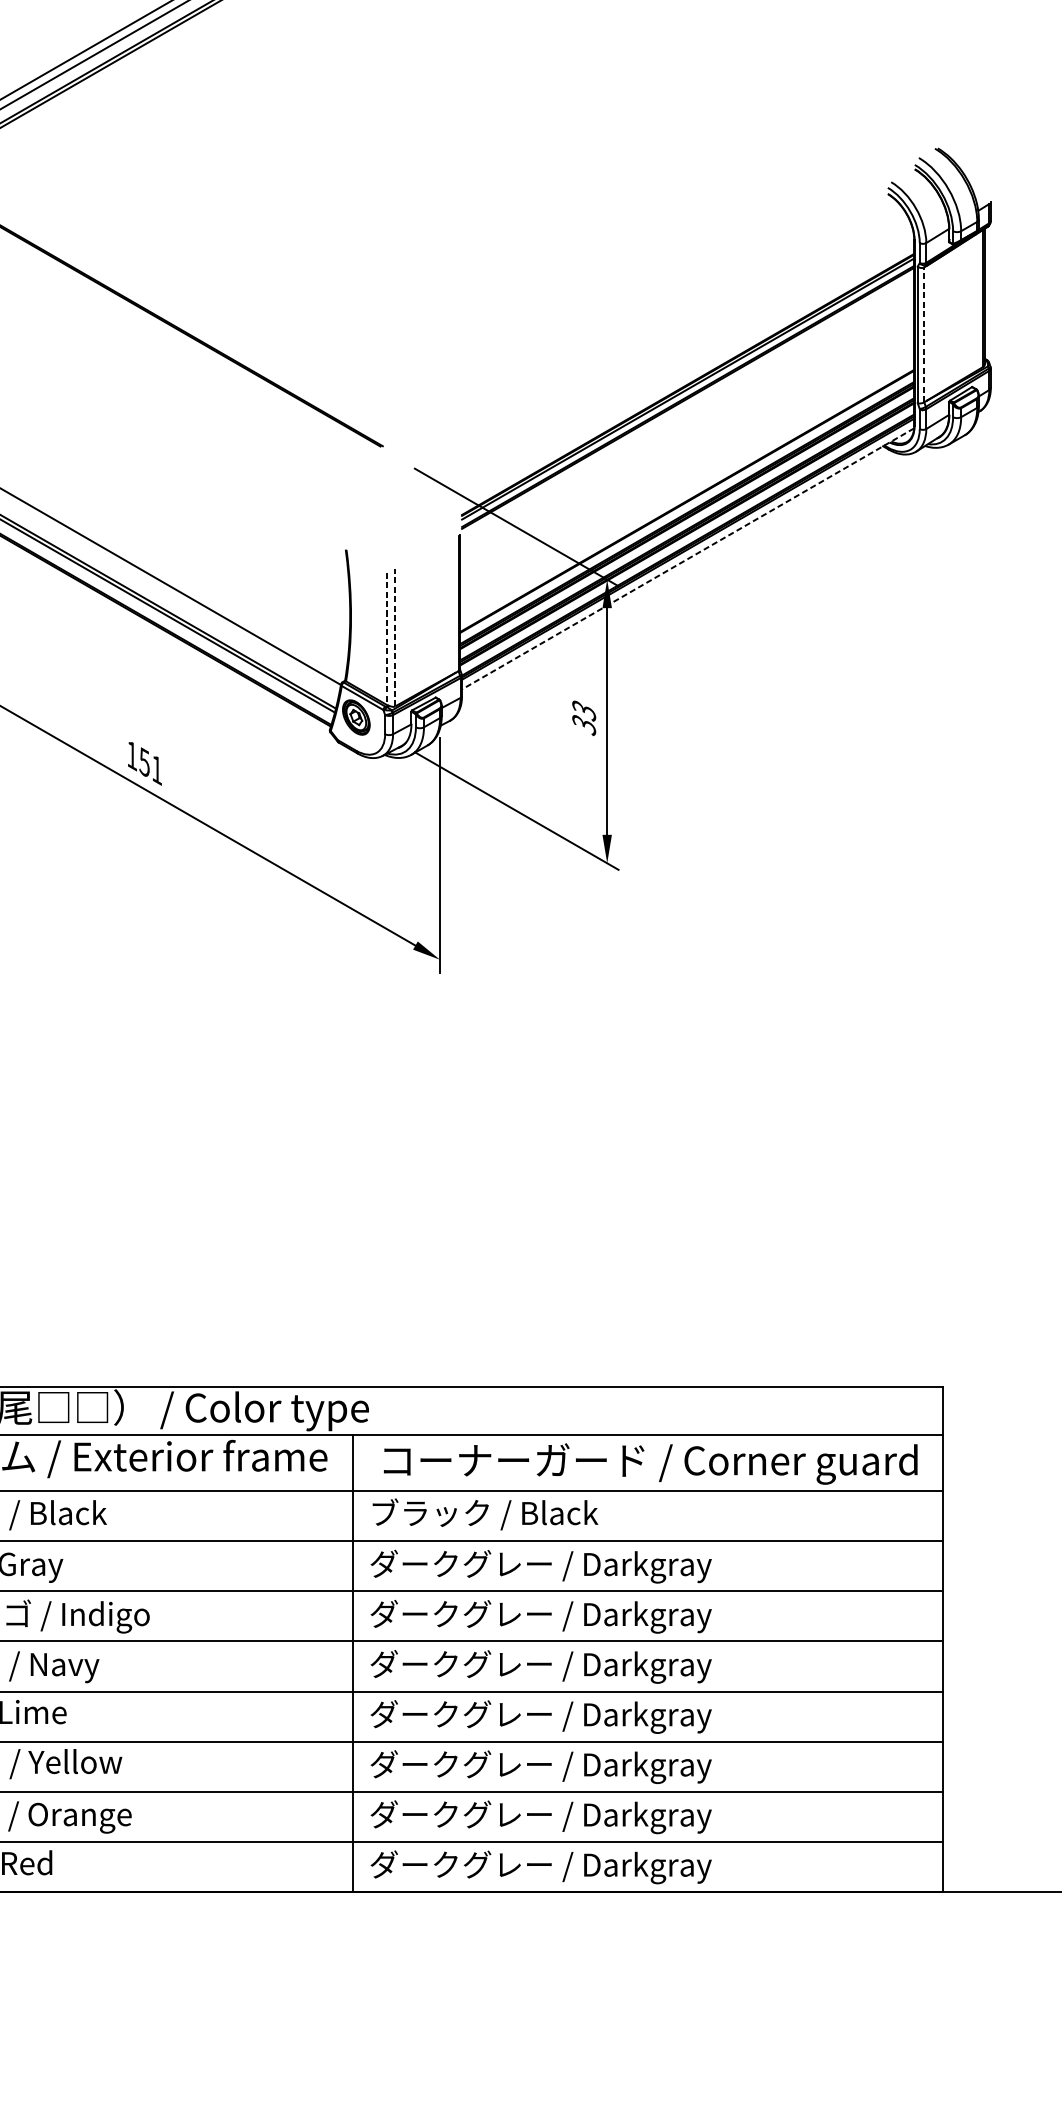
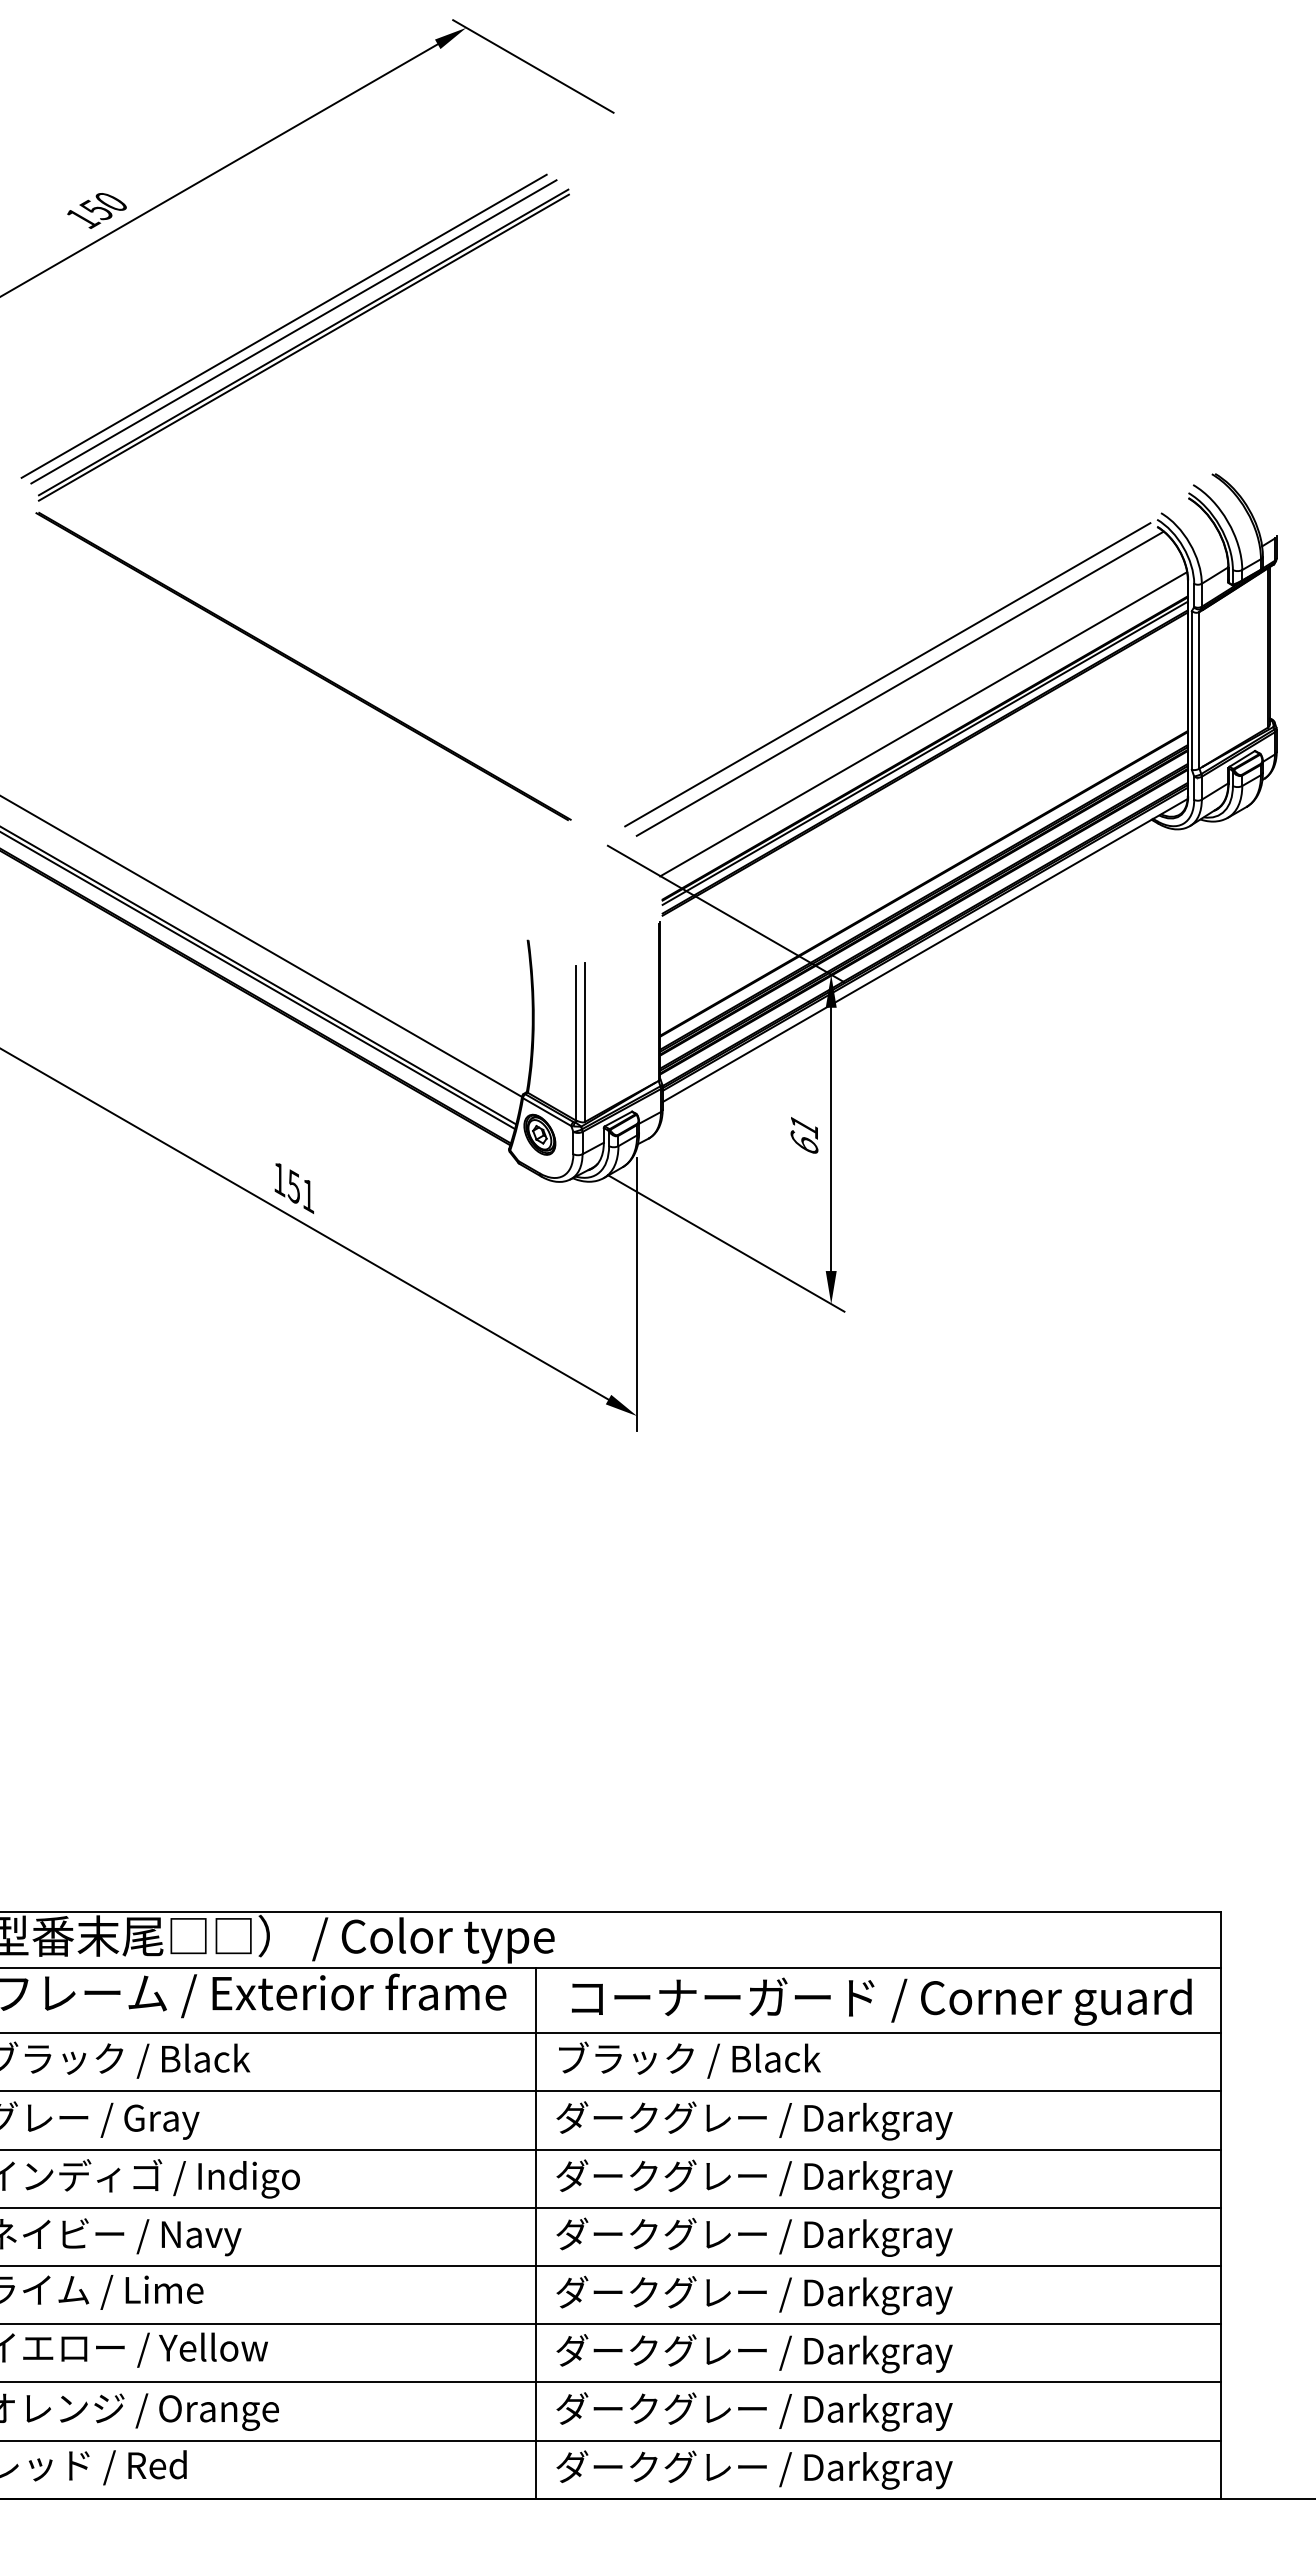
line: (655, 321) -> (887, 674), added
line: (665, 328) -> (899, 683), added
line: (924, 334) -> (1199, 689), dashed -> solid
line: (686, 364) -> (923, 724), added
line: (687, 558) -> (924, 950), dashed -> solid
line: (386, 638) -> (575, 1043), dashed -> solid
line: (395, 638) -> (585, 1042), dashed -> solid
text: (584, 718) -> (804, 1135), 33 -> 61

